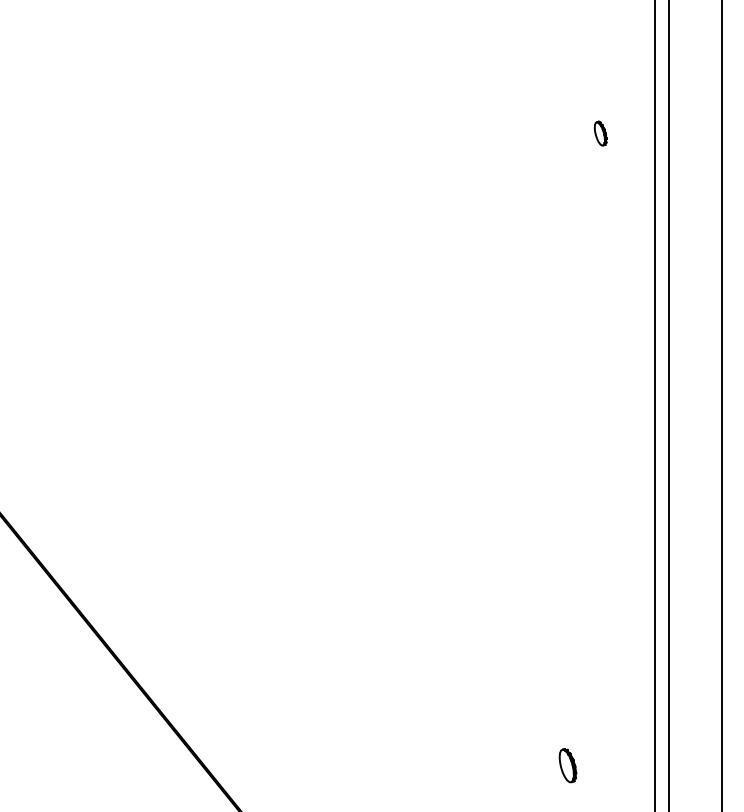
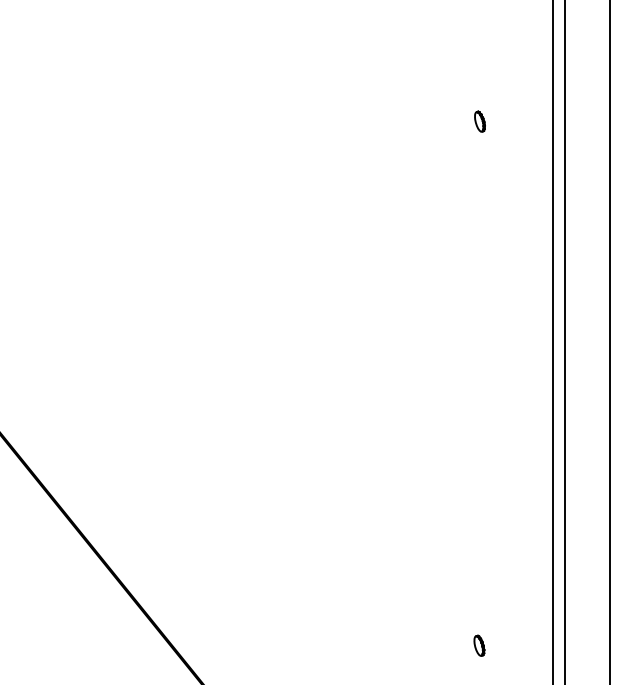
part: (600, 133) -> (479, 121), moved
part: (568, 765) -> (479, 645), size x0.71

